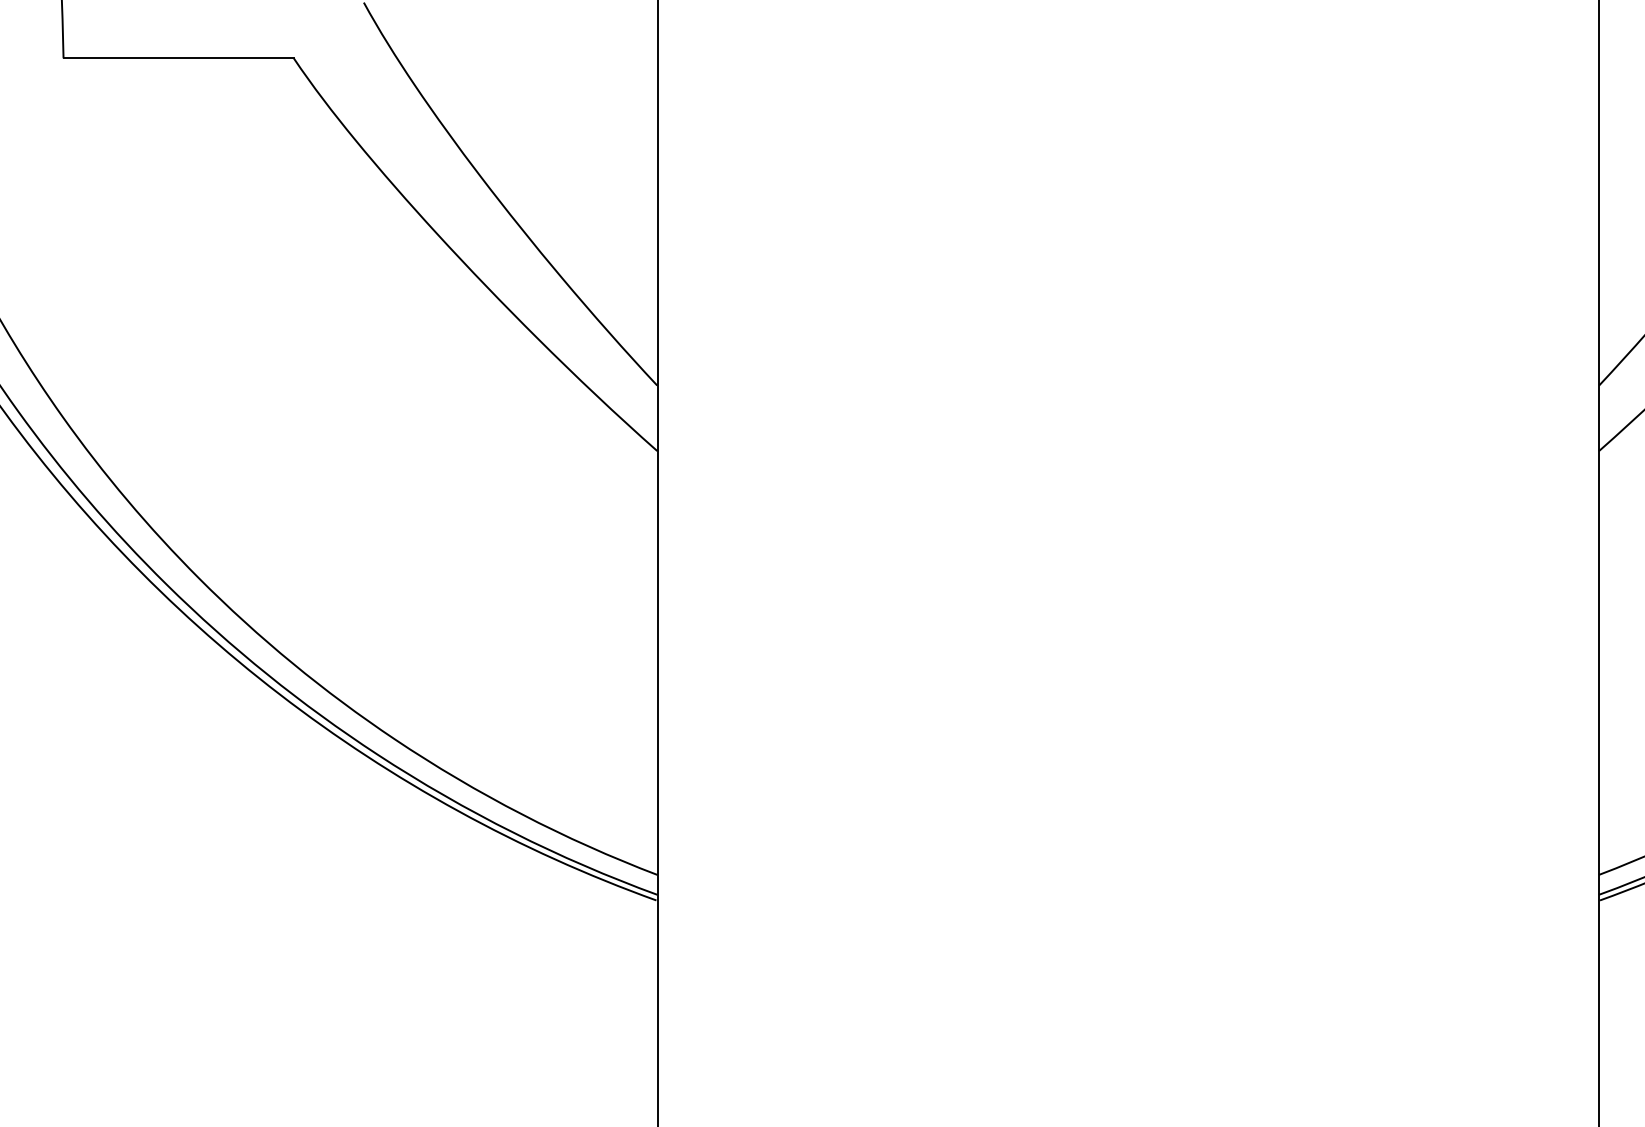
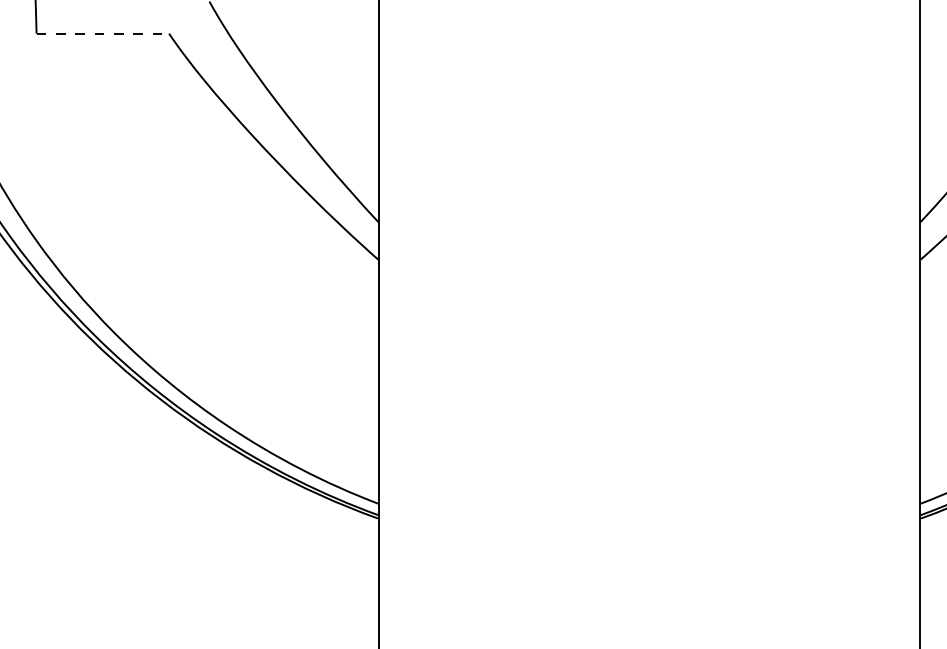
line: (179, 58) -> (103, 33), solid -> dashed

